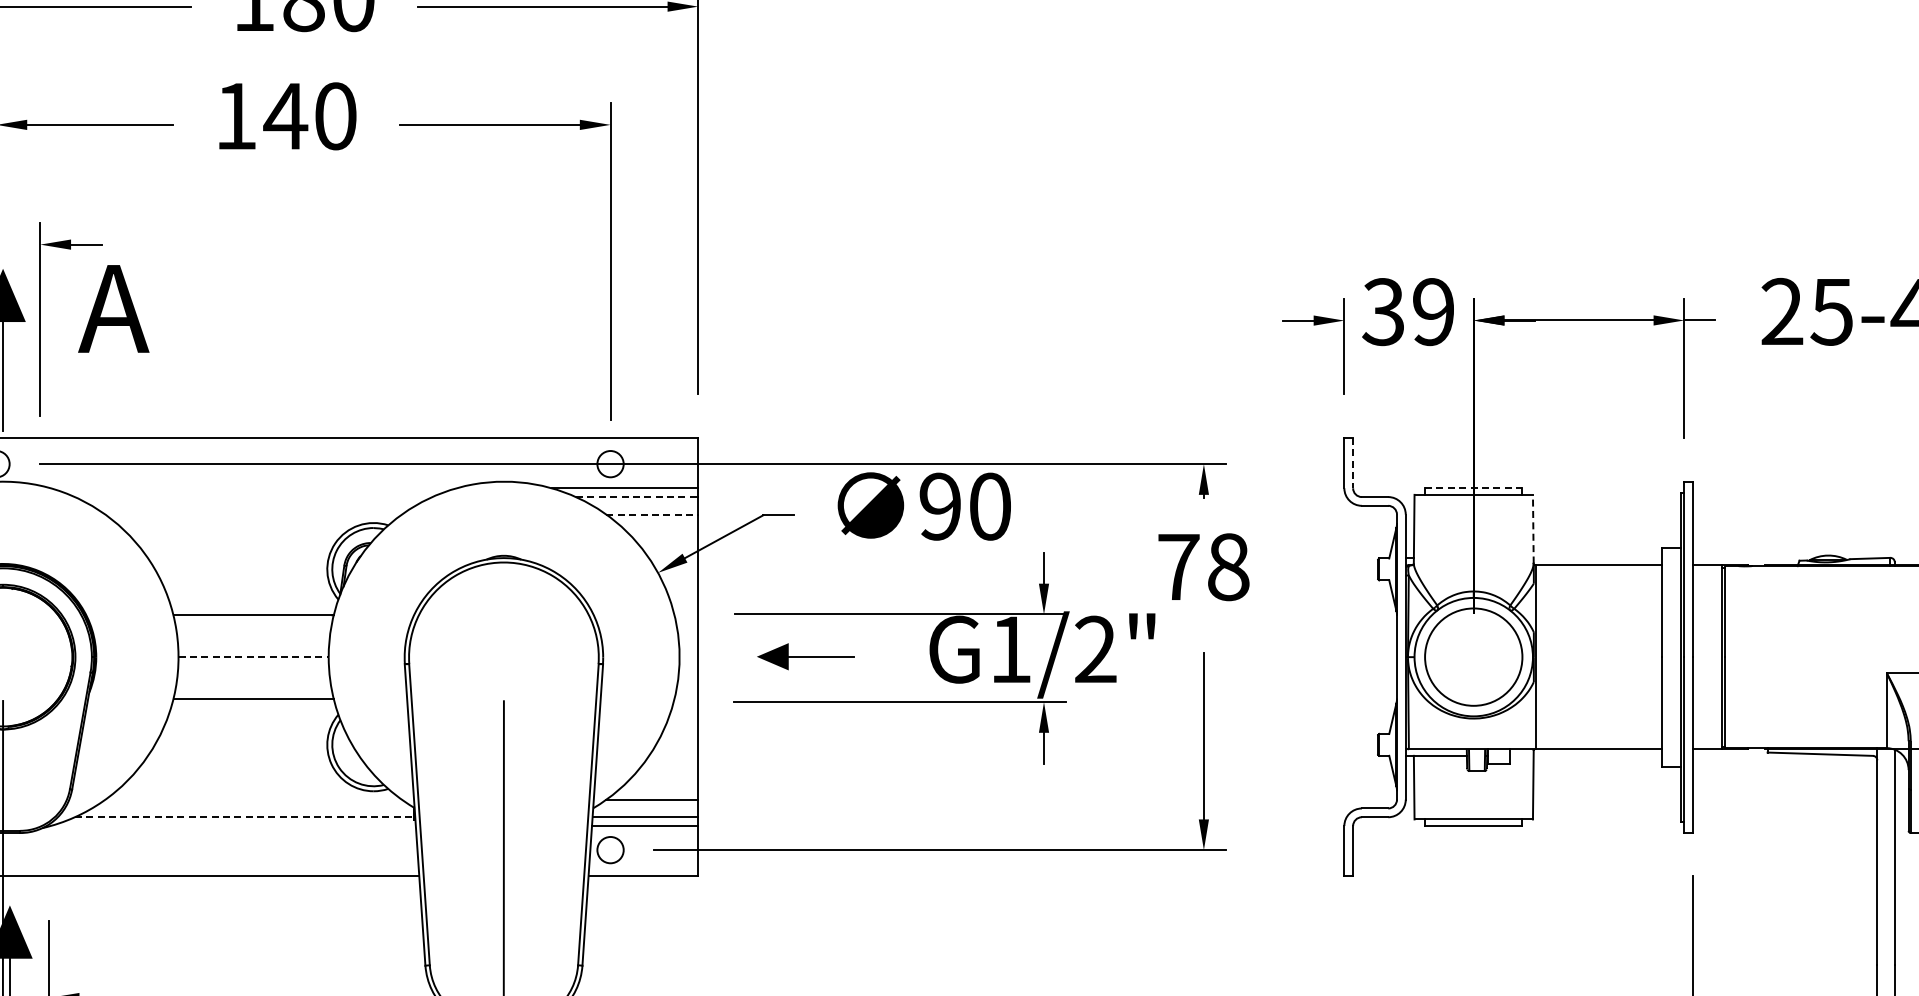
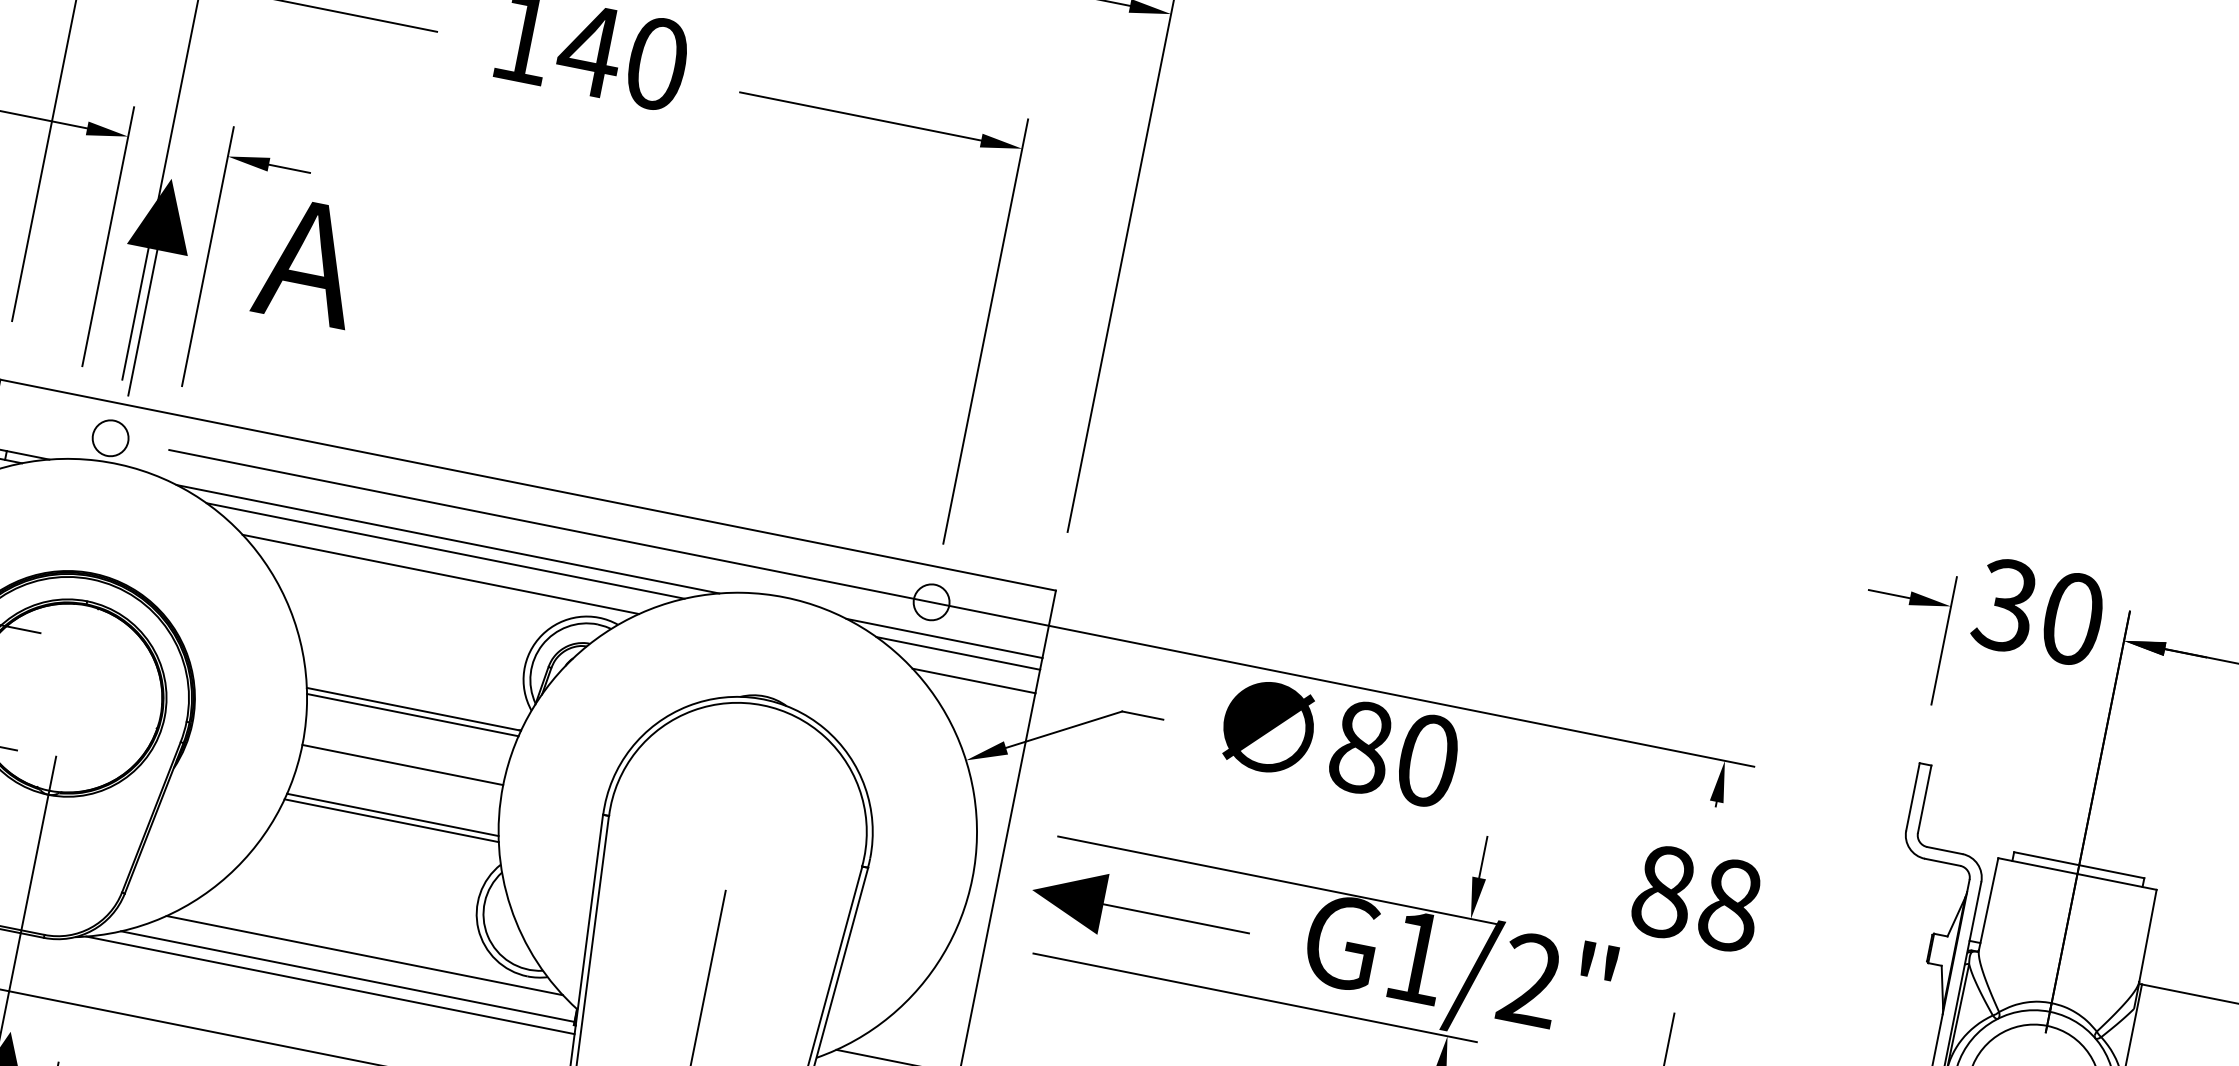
text: (1433, 312) -> (2072, 619), 39 -> 30
line: (1353, 463) -> (1925, 799), dashed -> solid
line: (253, 488) -> (447, 539), added
line: (1473, 488) -> (2078, 865), dashed -> solid
line: (253, 497) -> (445, 551), added
line: (637, 497) -> (958, 654), dashed -> solid
text: (940, 506) -> (1361, 747), 90 -> 80
line: (253, 514) -> (440, 574), added
line: (652, 514) -> (974, 680), dashed -> solid
line: (1533, 528) -> (2148, 934), dashed -> solid
text: (1178, 567) -> (1663, 892), 78 -> 88
line: (253, 619) -> (412, 714), added
part: (805, 656) -> (1140, 911), size x1.67
line: (254, 657) -> (403, 765), dashed -> solid
line: (253, 694) -> (392, 814), added
line: (253, 799) -> (364, 955), added
line: (244, 817) -> (347, 976), dashed -> solid
line: (232, 826) -> (329, 985), added

